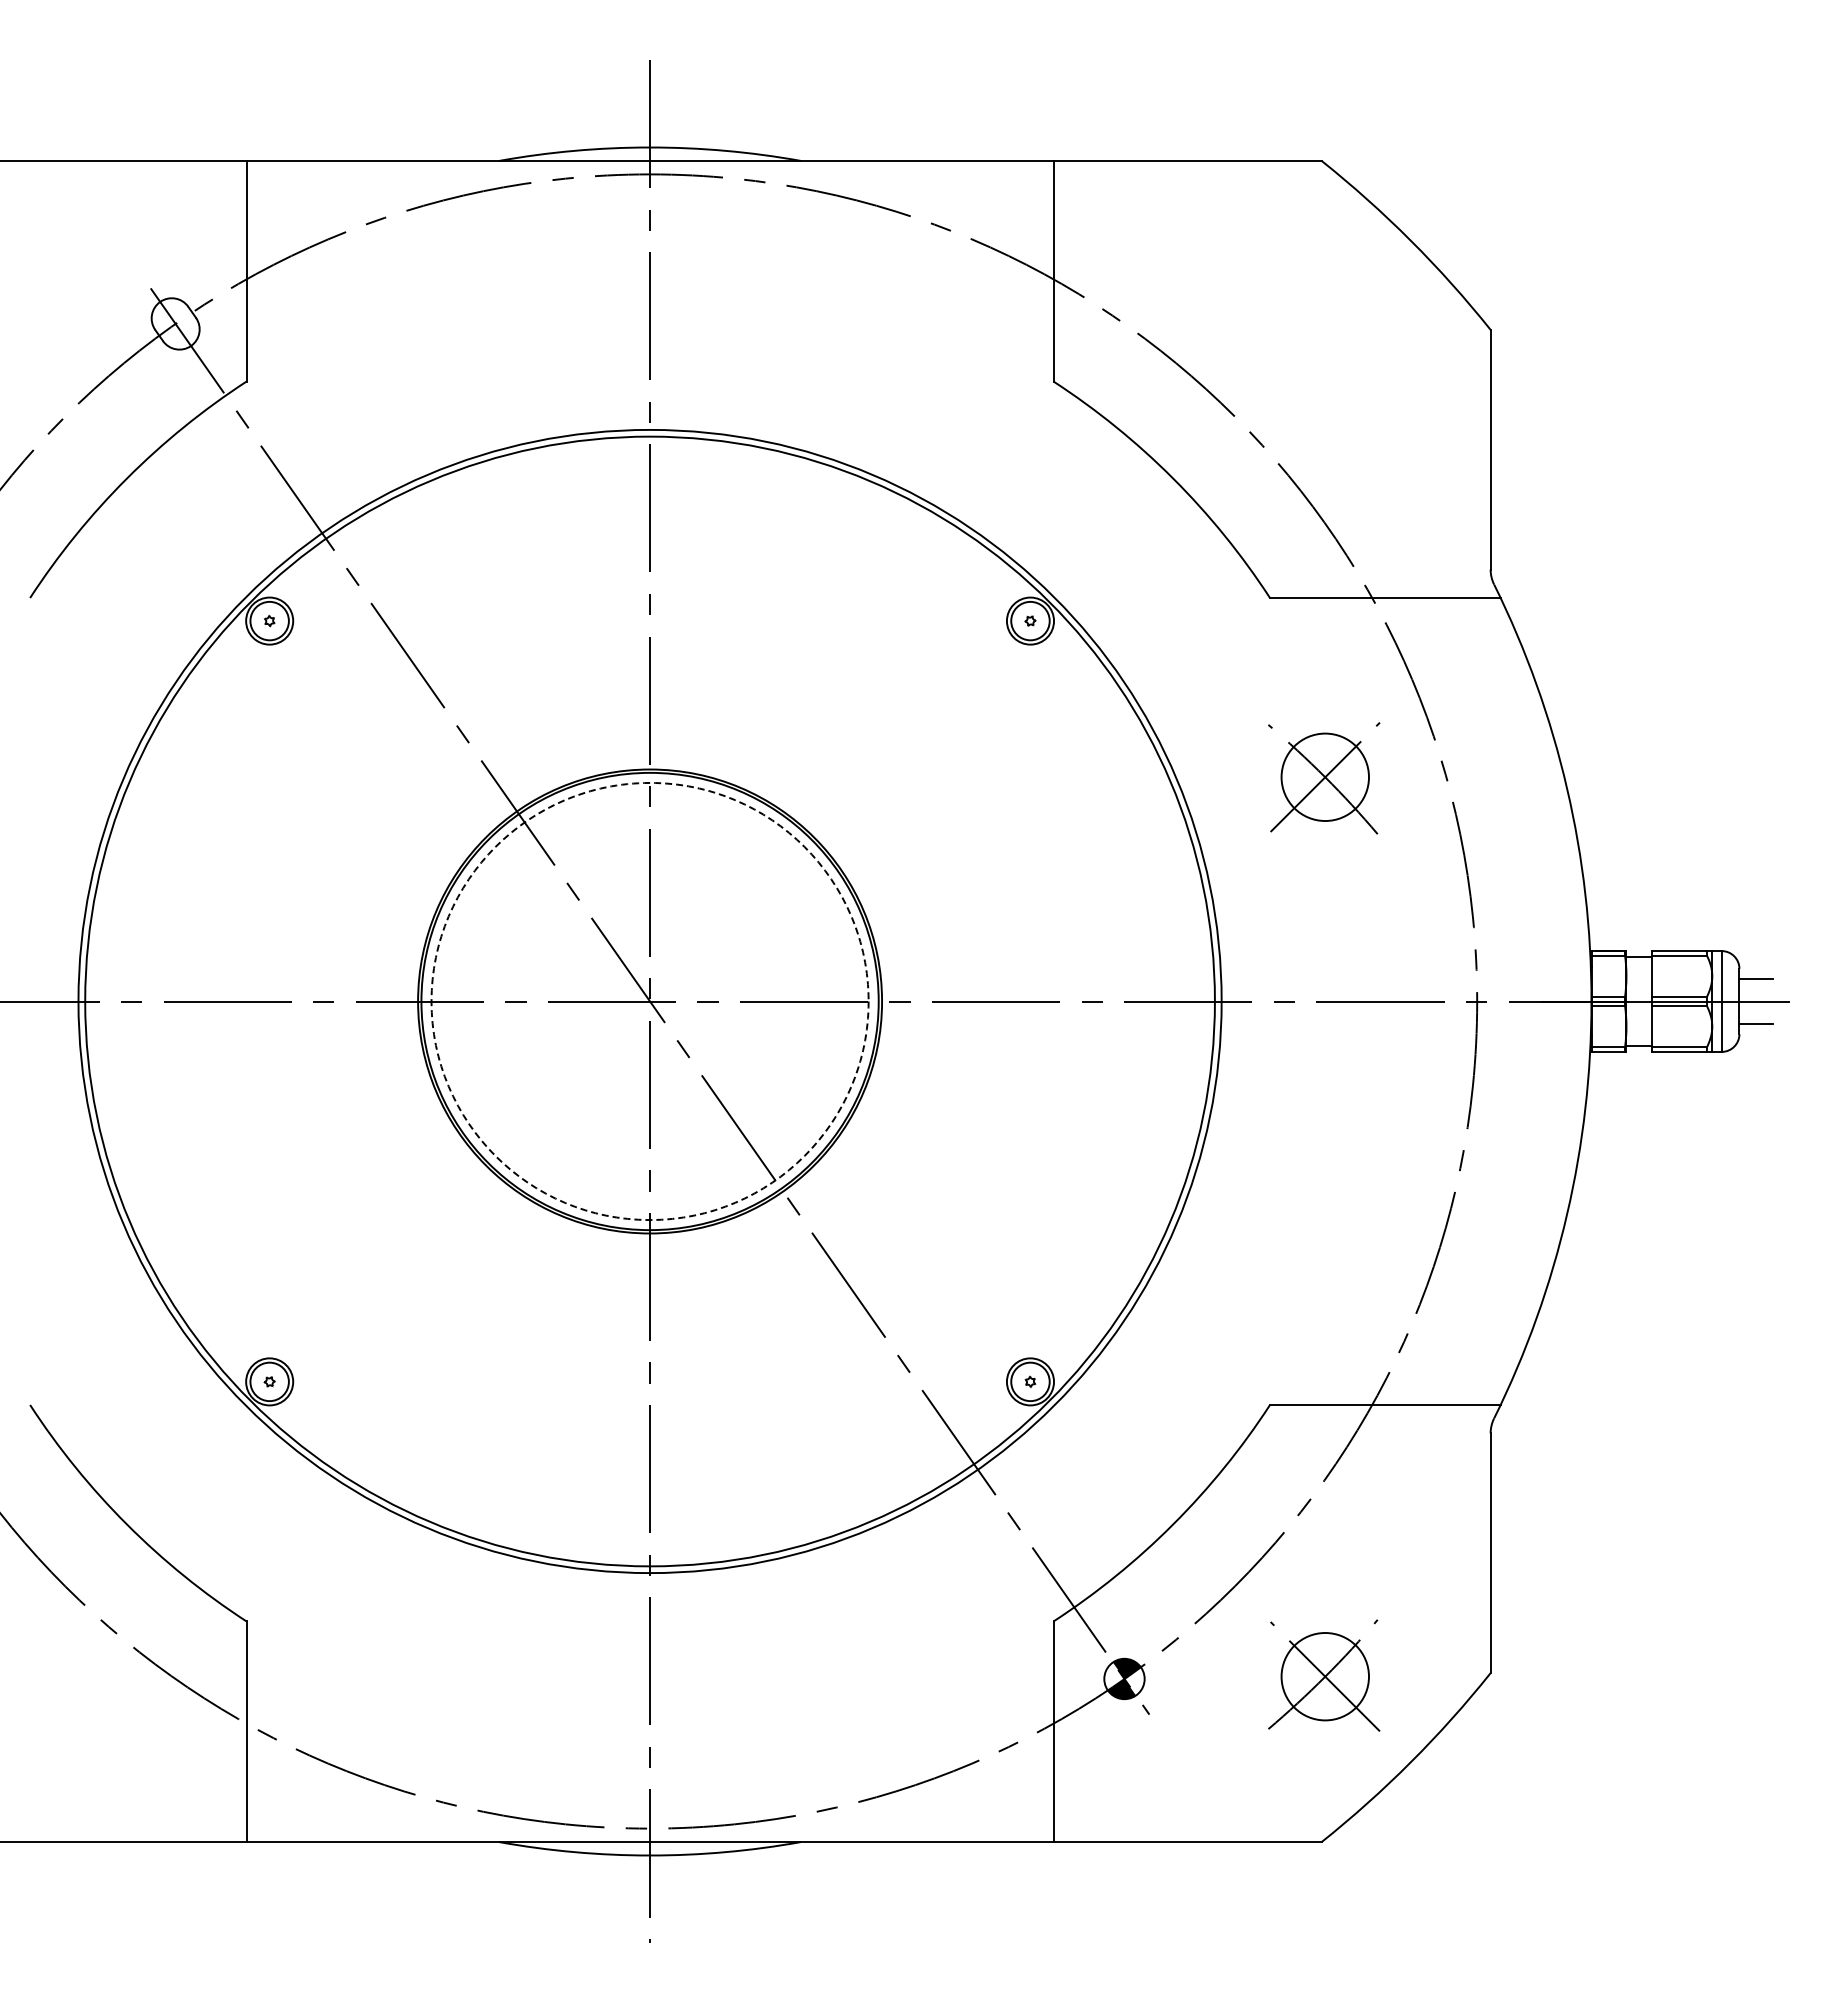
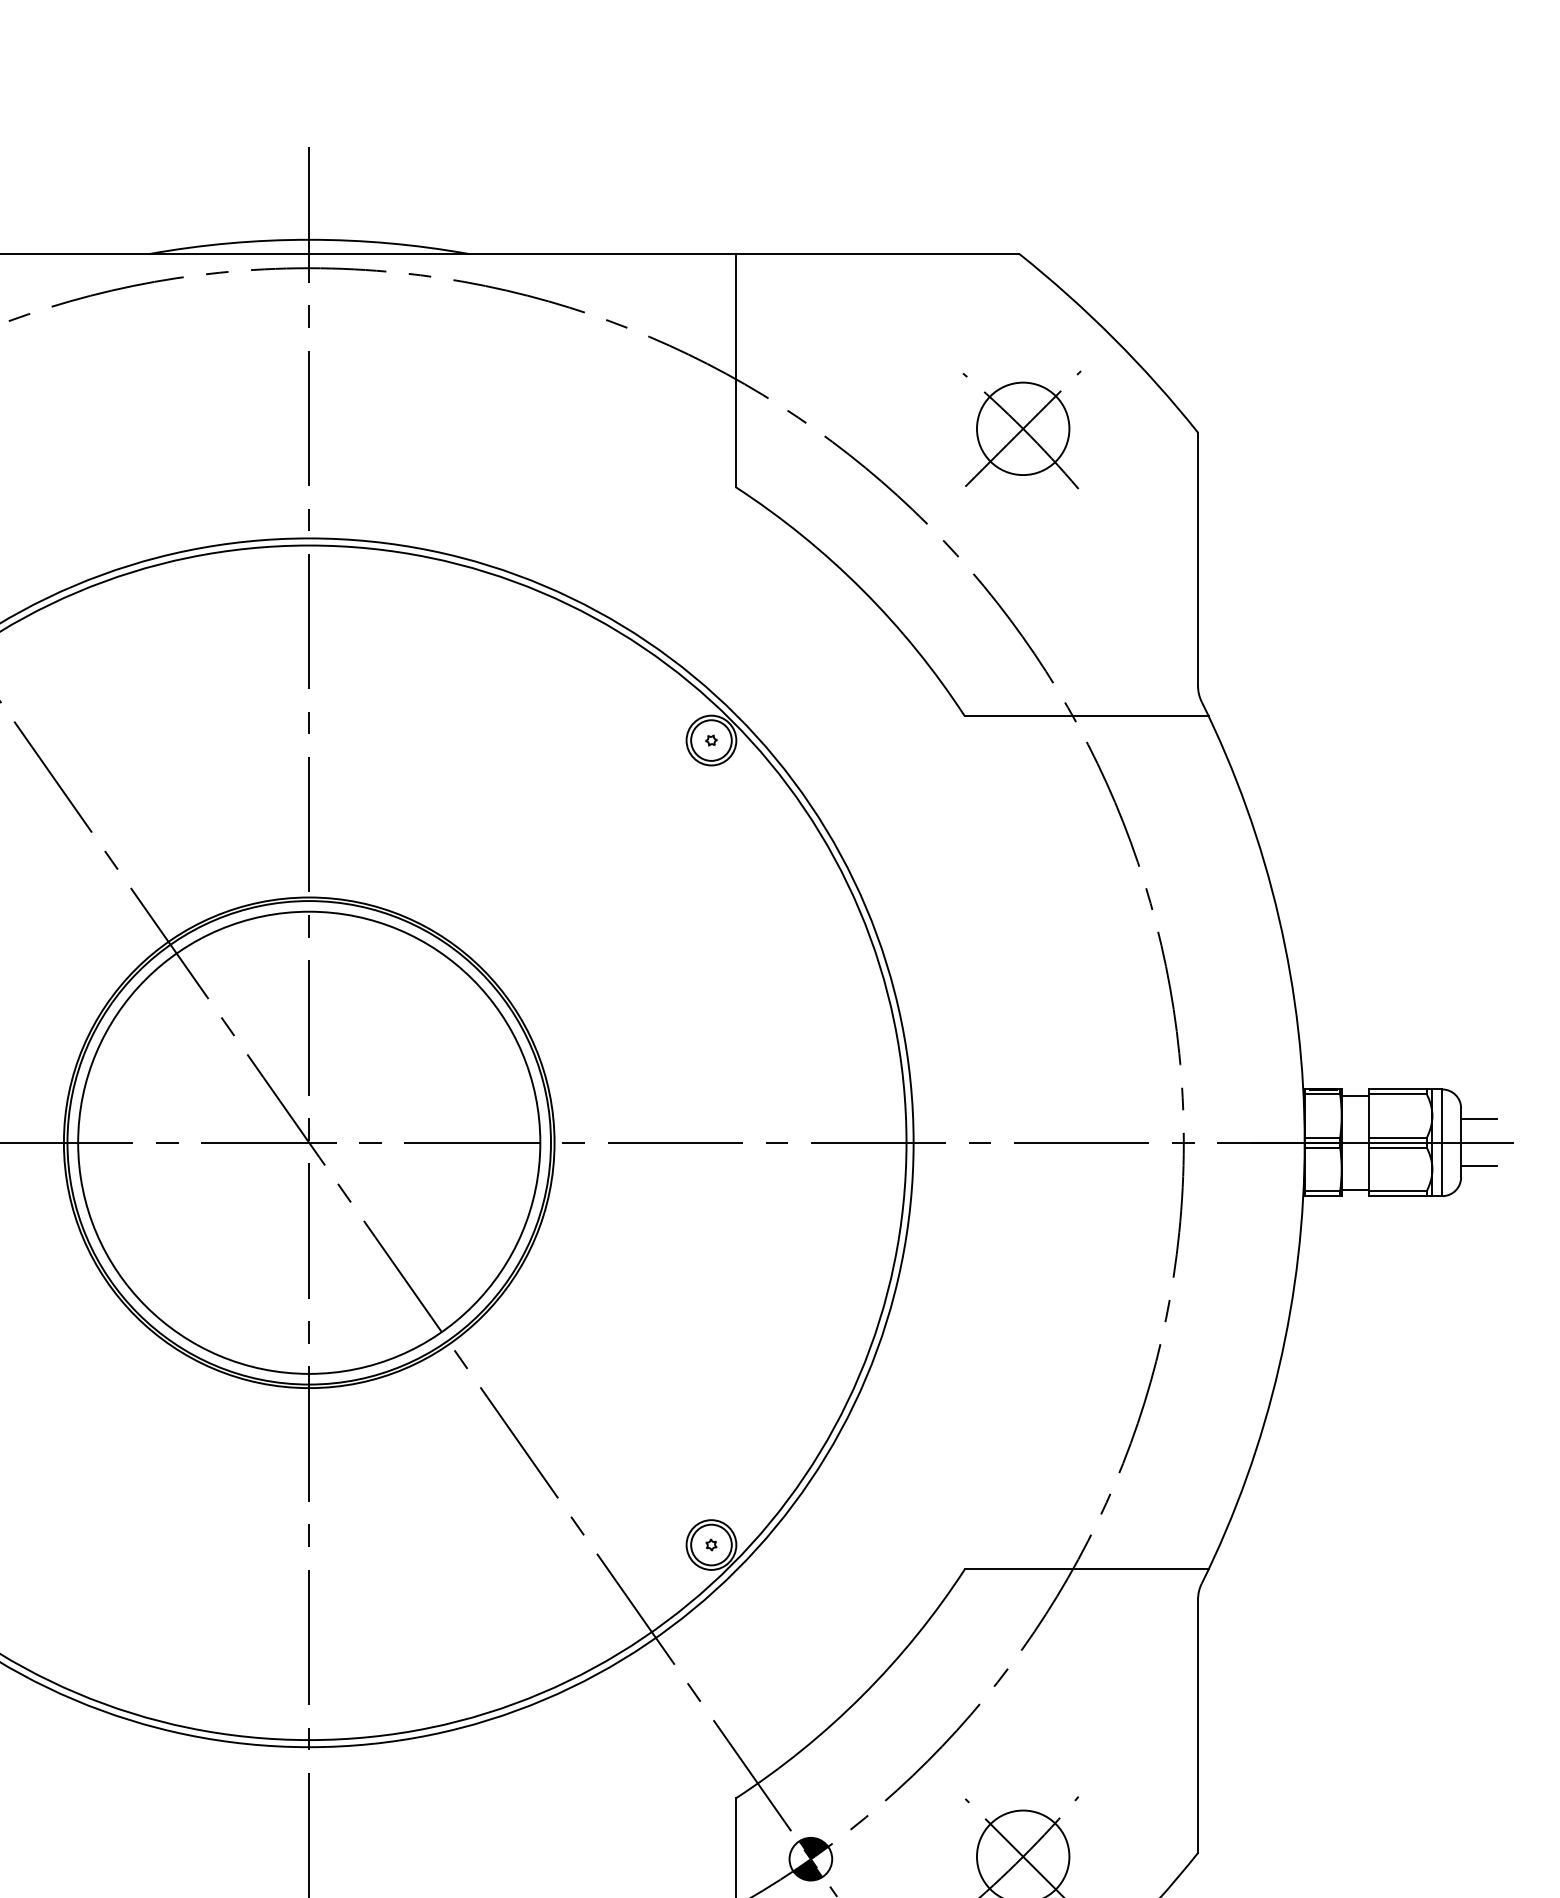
part: (1324, 778) -> (1022, 430), moved
circle: (649, 1001) -> (308, 1142), dashed -> solid

